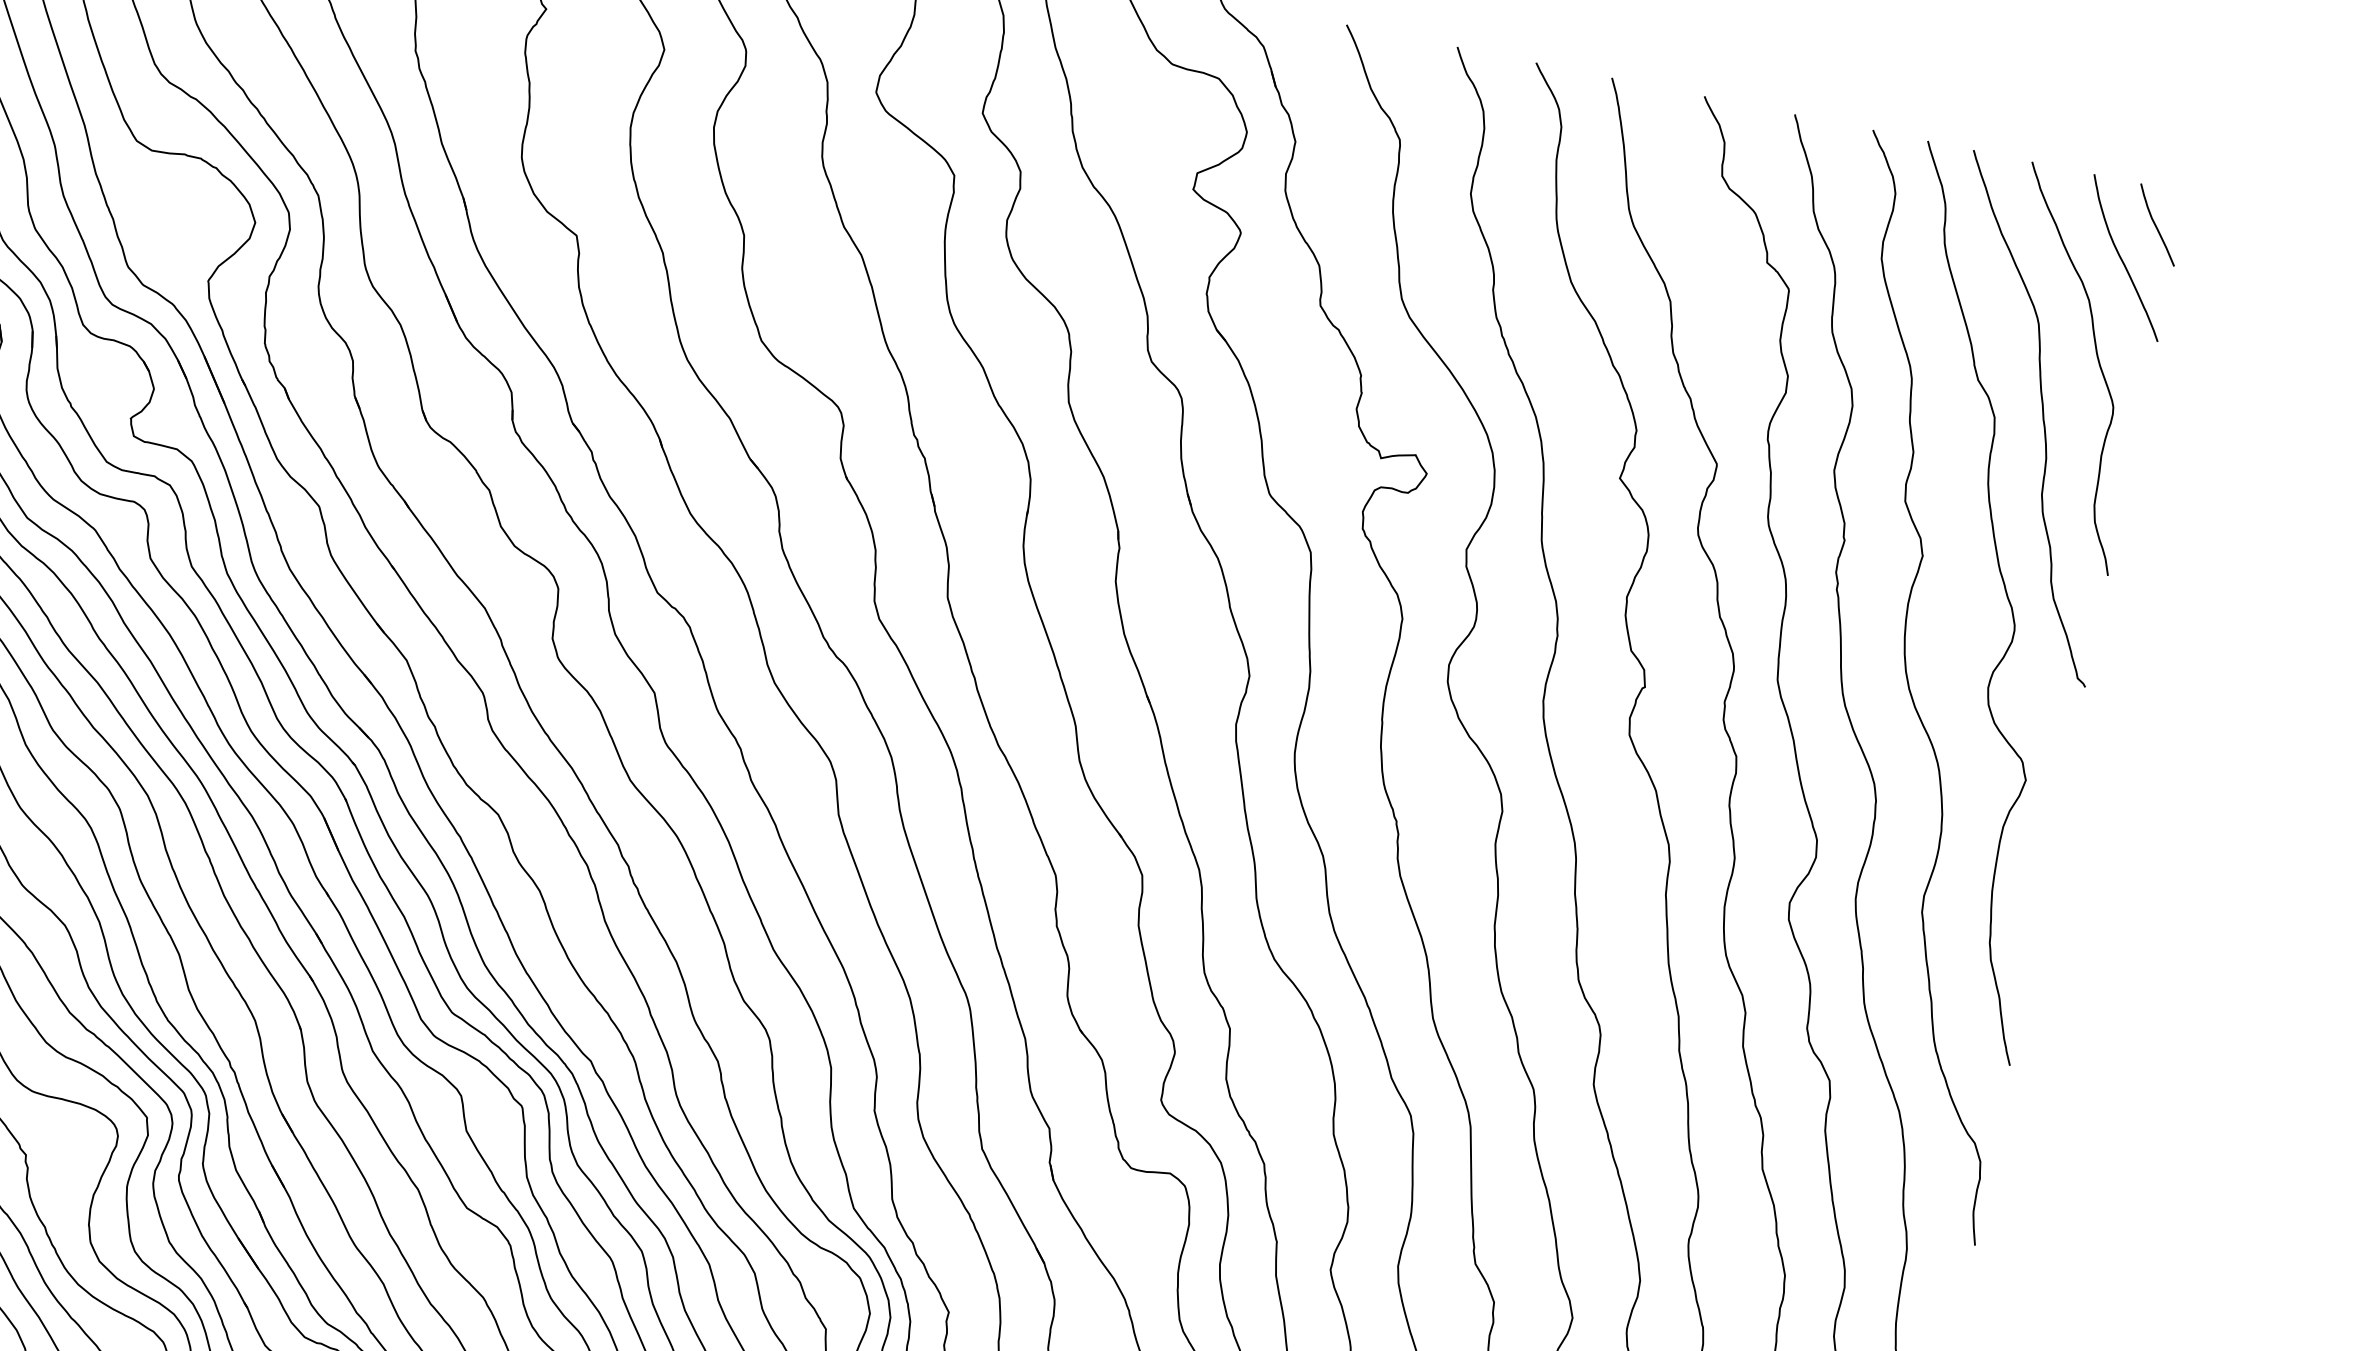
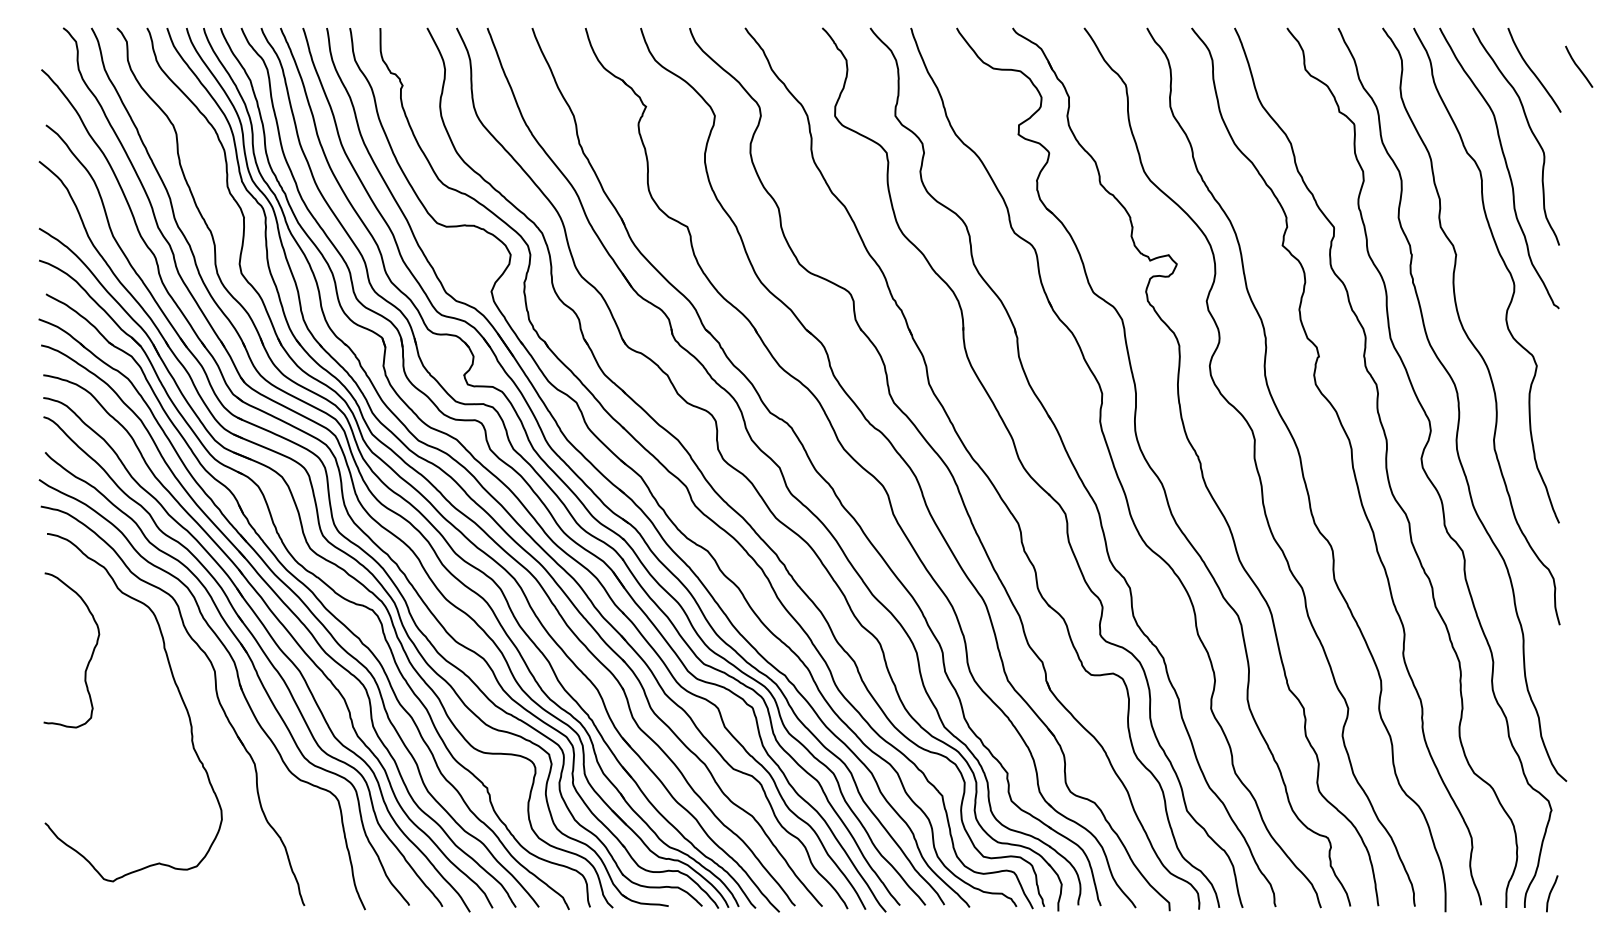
curve: (2156, 224) -> (1578, 66), moved

